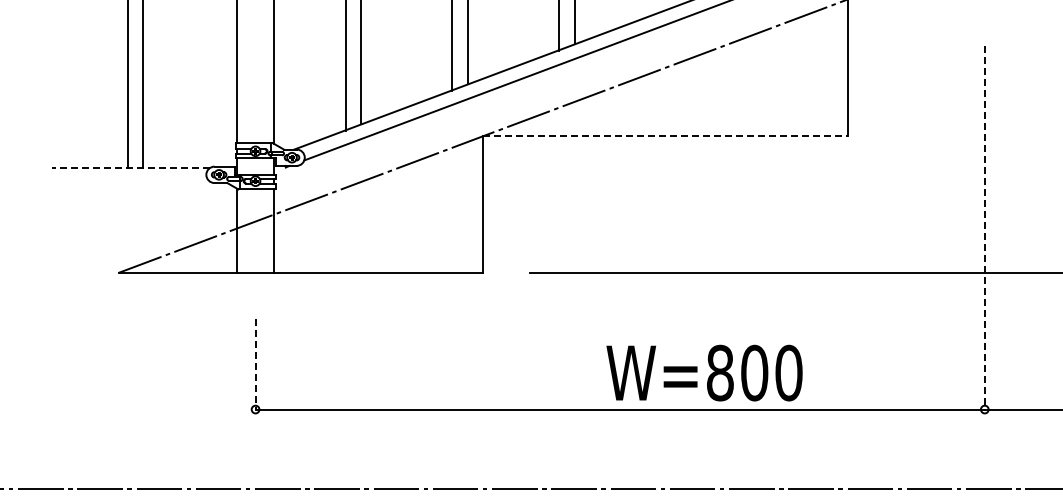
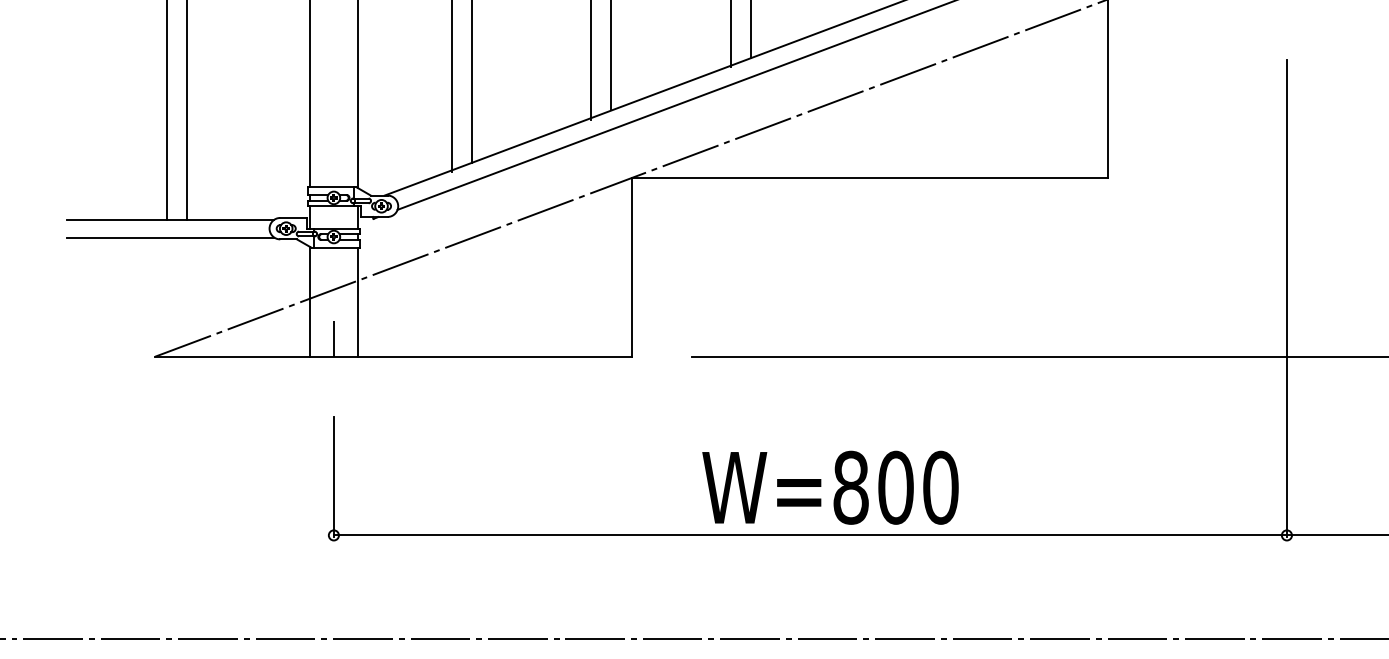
line: (666, 136) -> (870, 178), dashed -> solid
line: (130, 168) -> (170, 220), dashed -> solid
line: (130, 181) -> (170, 237), added
line: (984, 228) -> (1286, 298), dashed -> solid
line: (255, 258) -> (333, 337), added
line: (255, 364) -> (333, 476), dashed -> solid
text: (704, 372) -> (830, 486), moved

